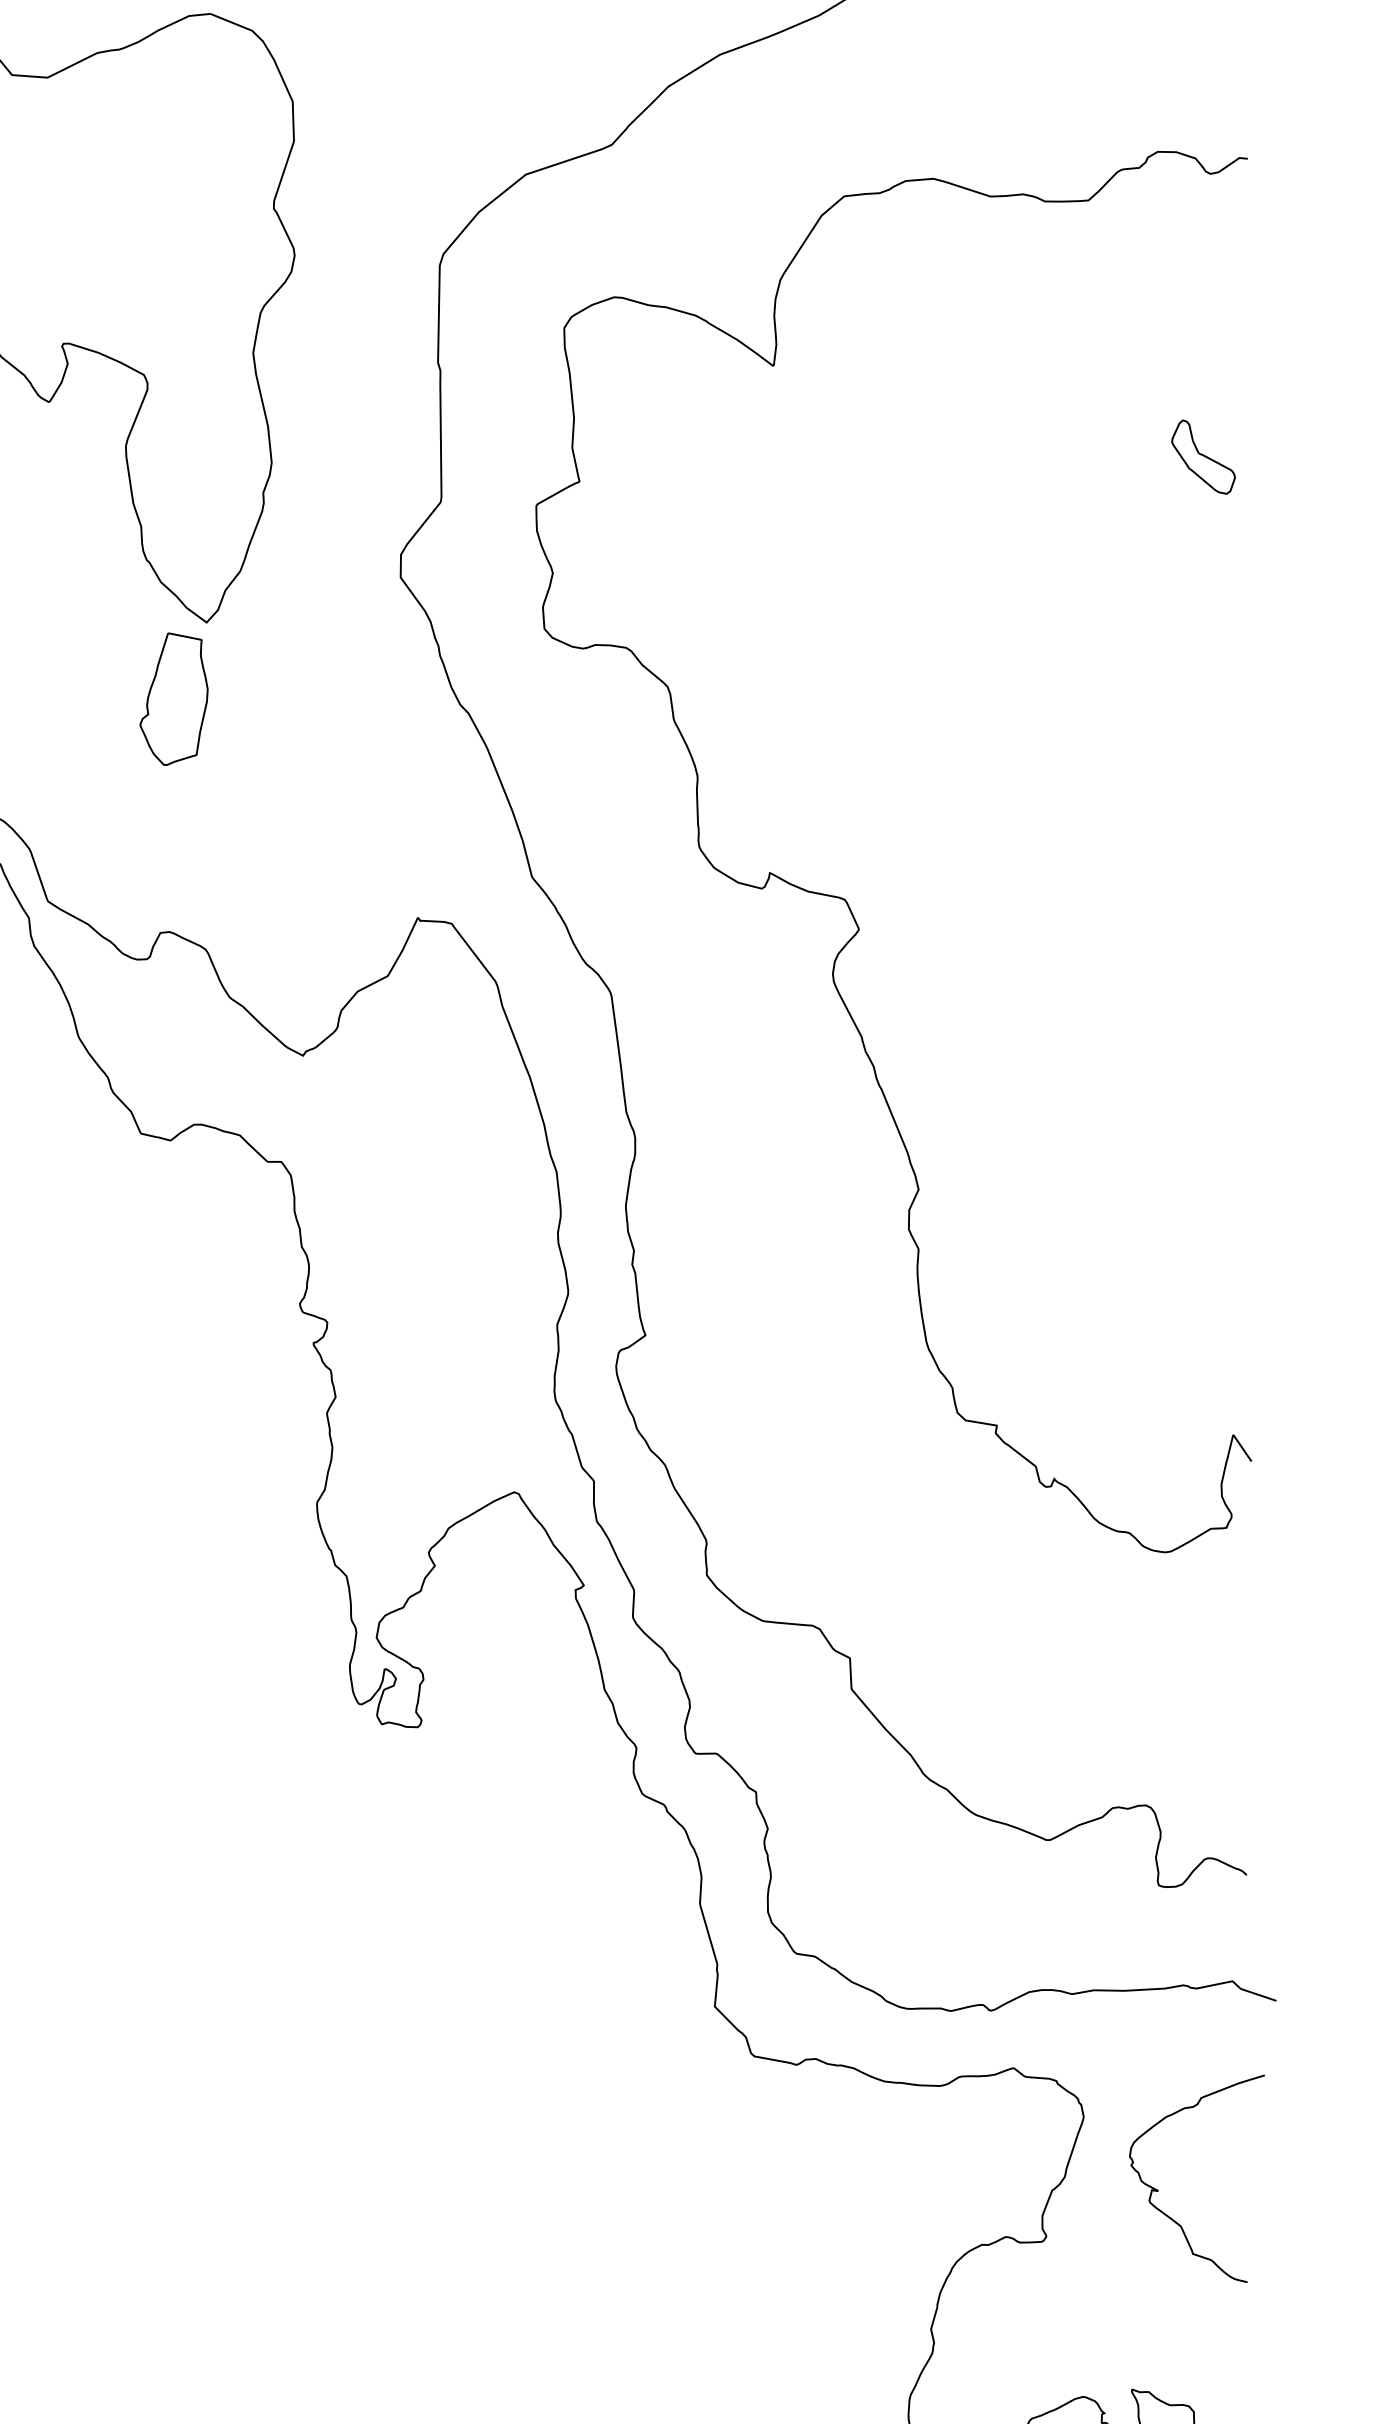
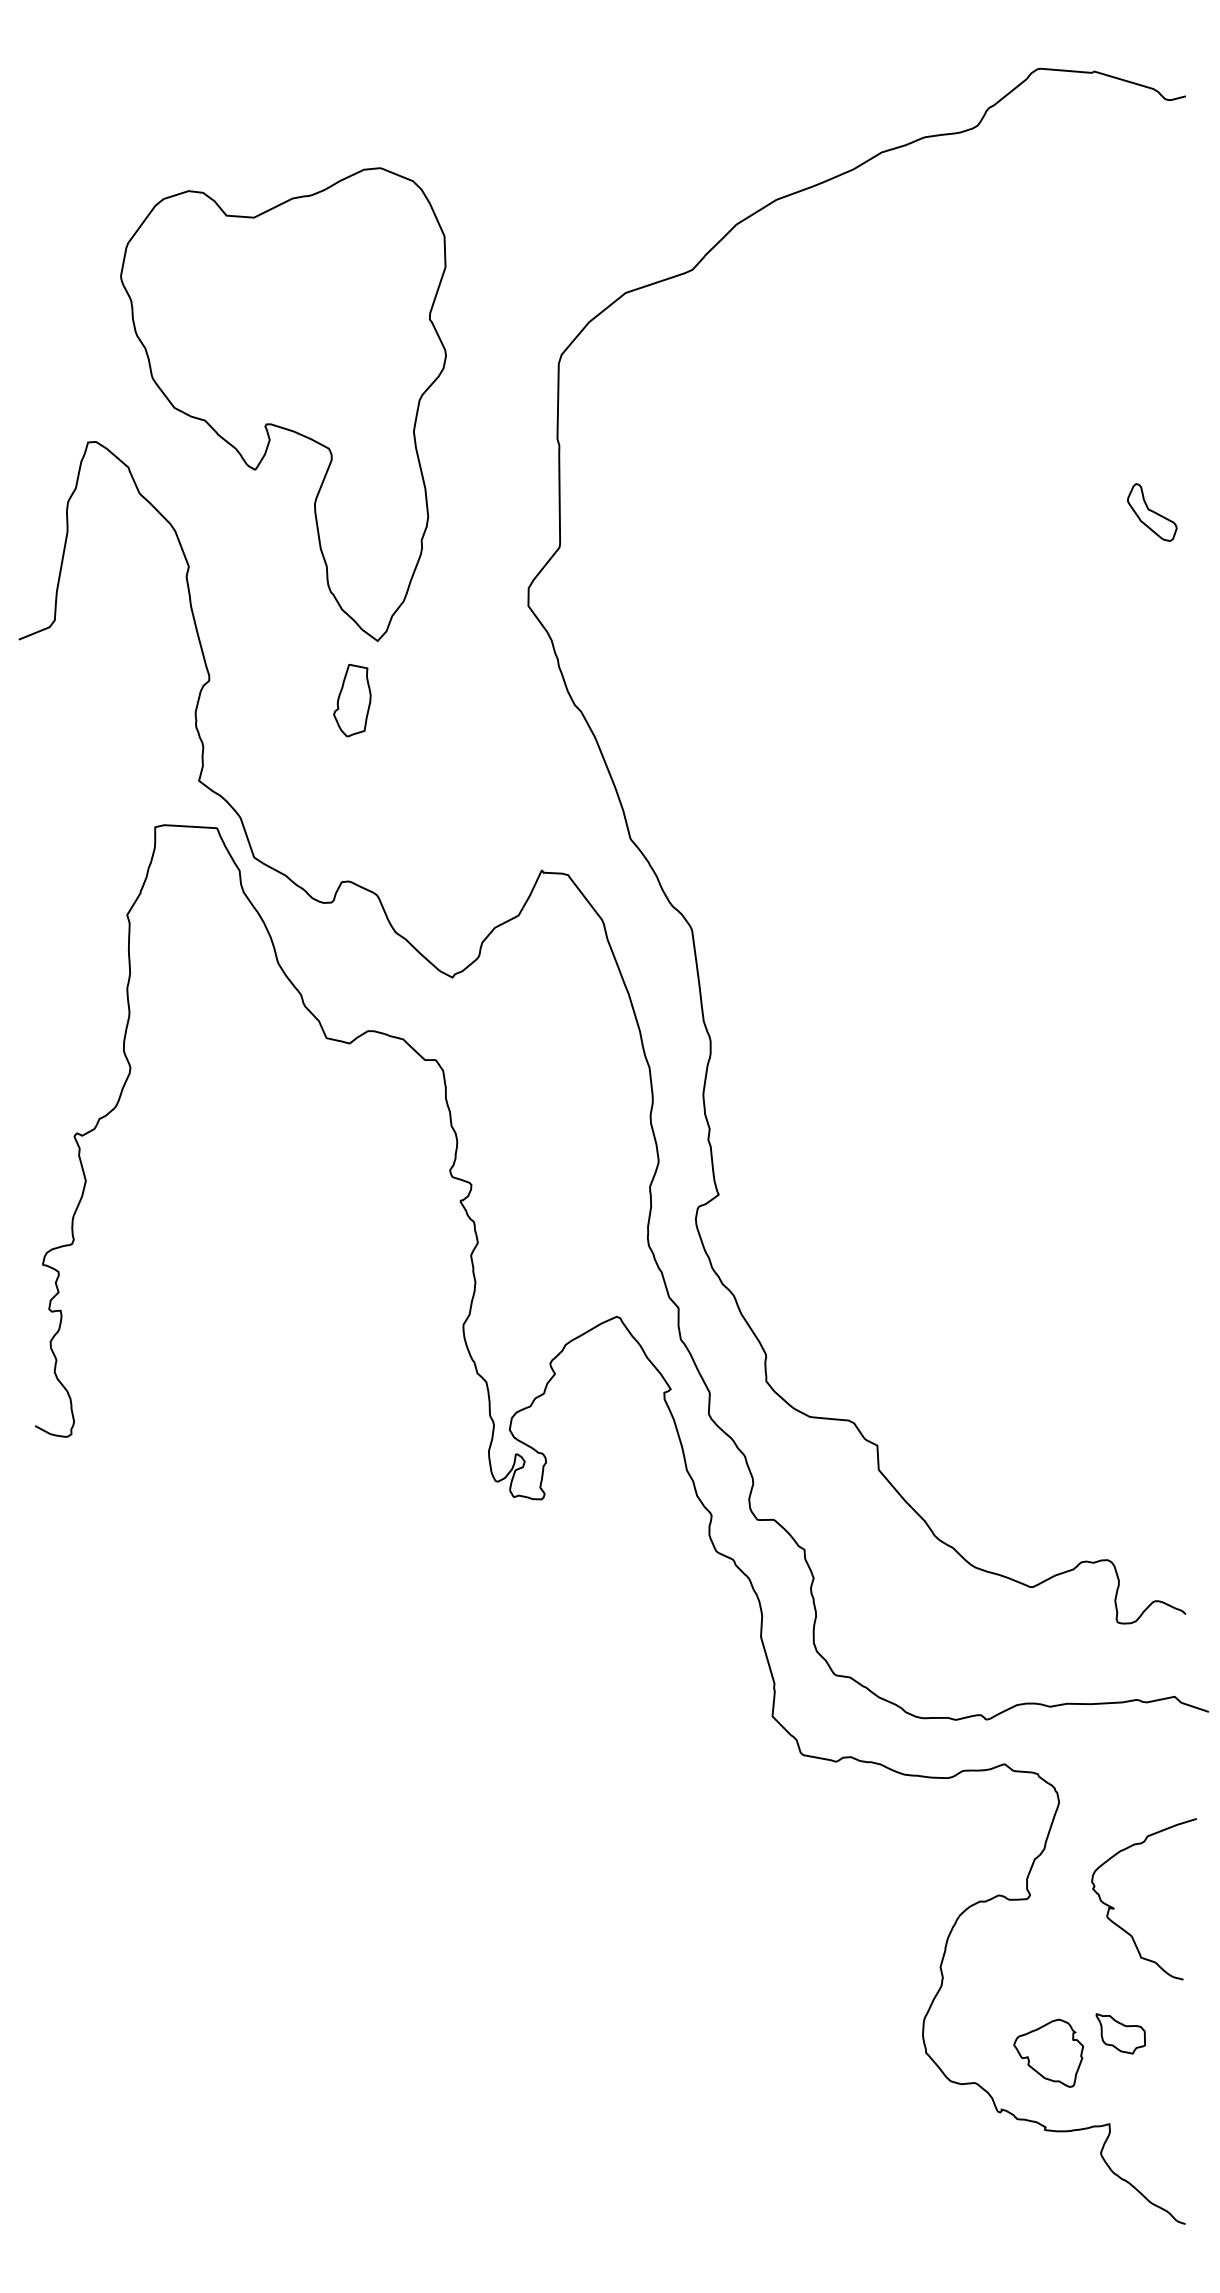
part: (174, 699) -> (352, 700), size x0.7
curve: (846, 899) -> (874, 856), removed
curve: (1158, 2190) -> (1114, 1908), moved

